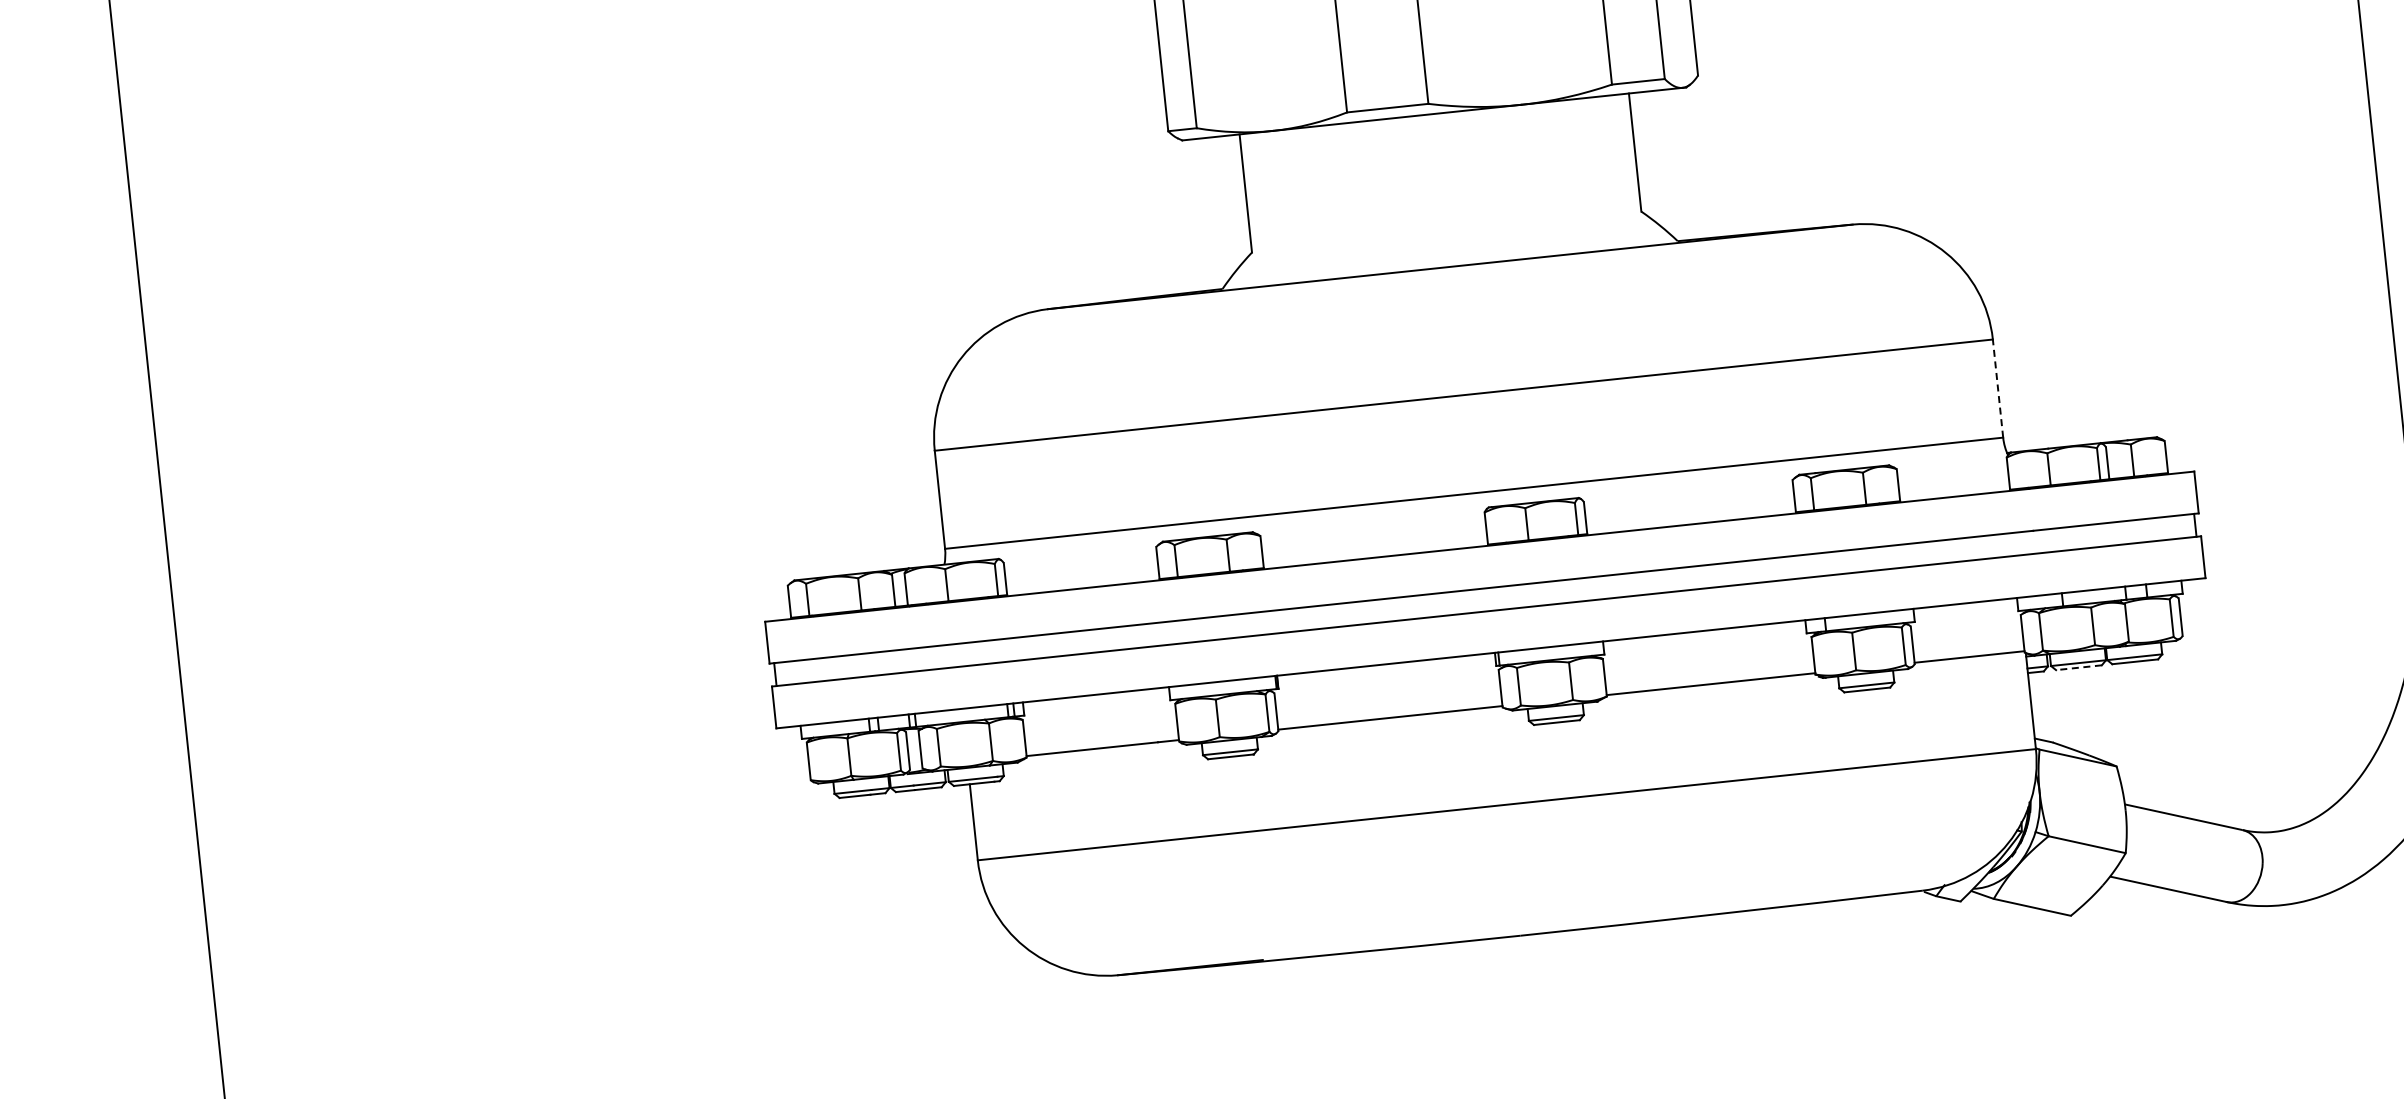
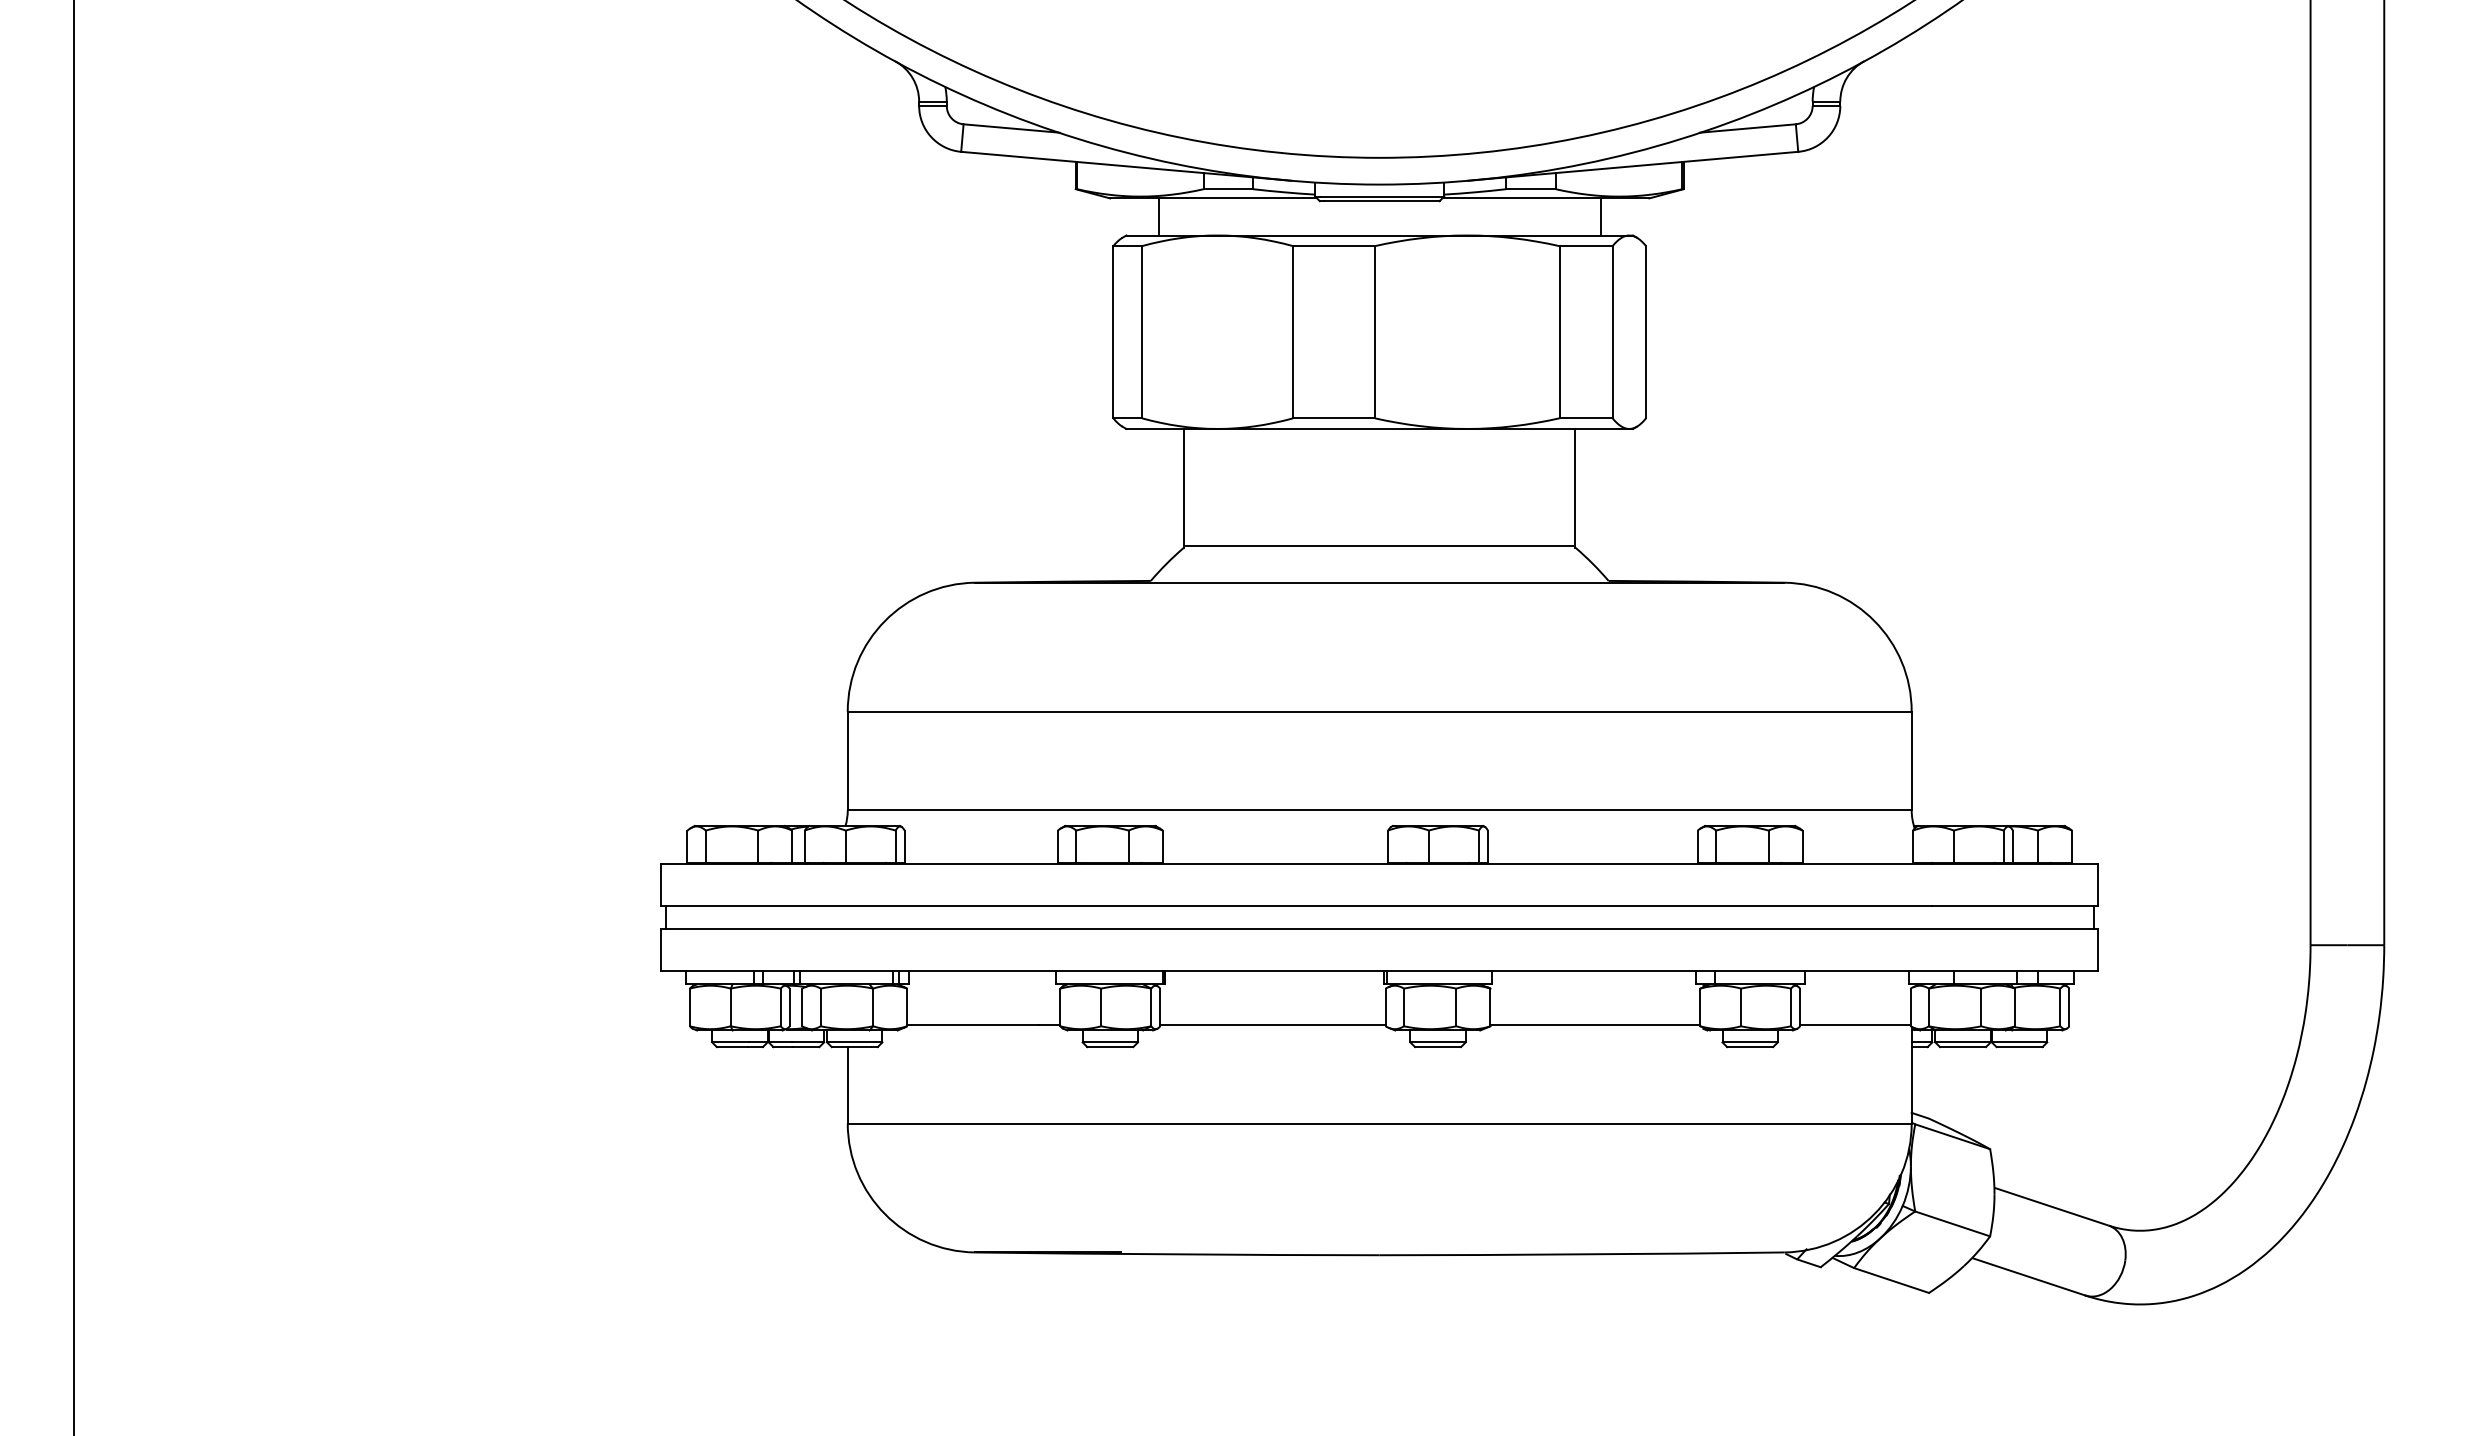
line: (1446, 229) -> (1379, 545), added
line: (1997, 388) -> (1911, 760), dashed -> solid
line: (2078, 668) -> (1962, 1047), dashed -> solid

